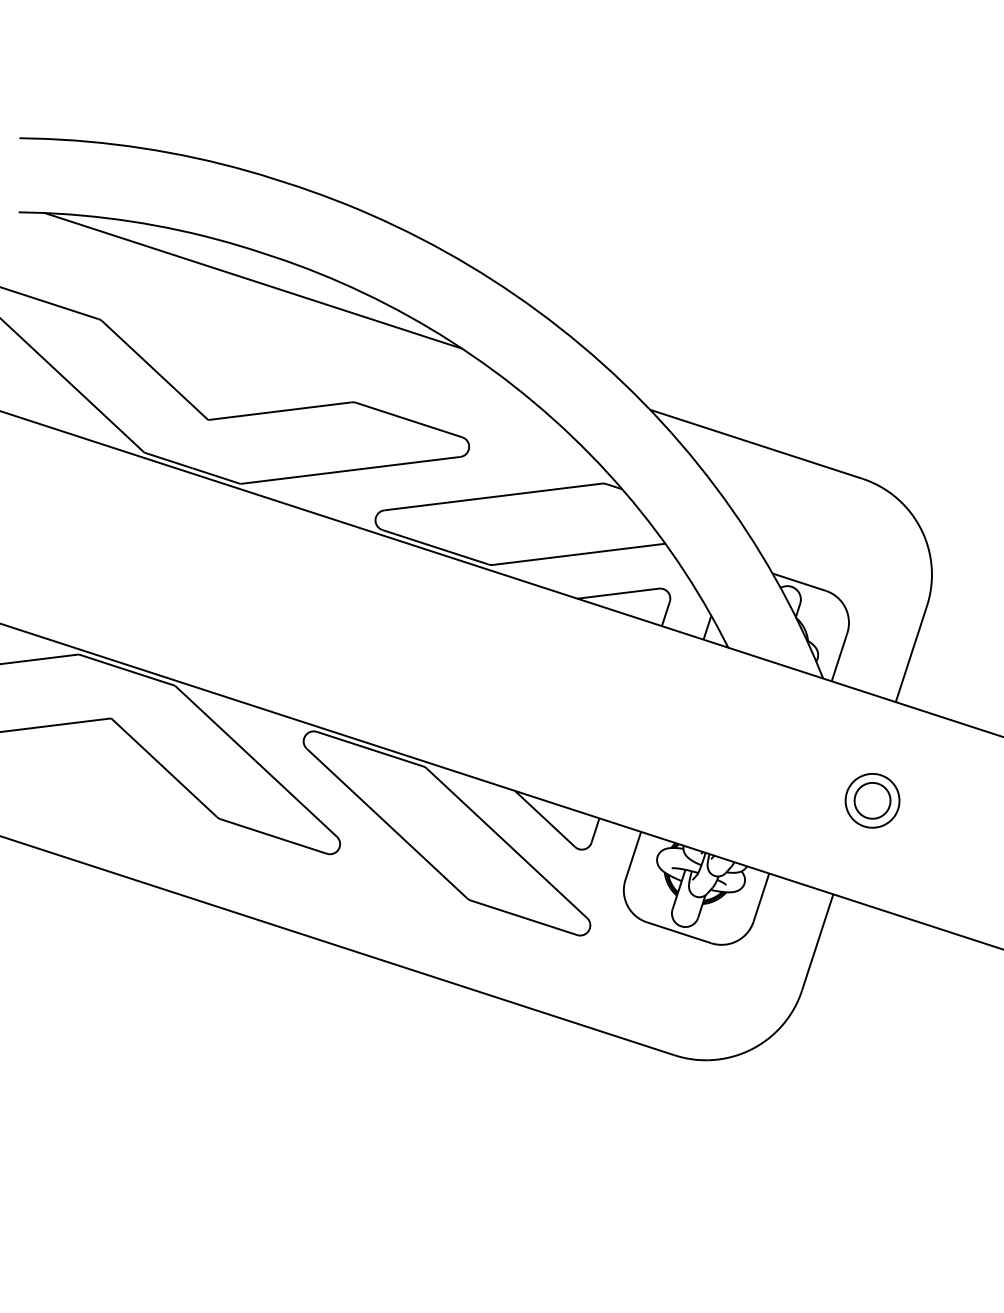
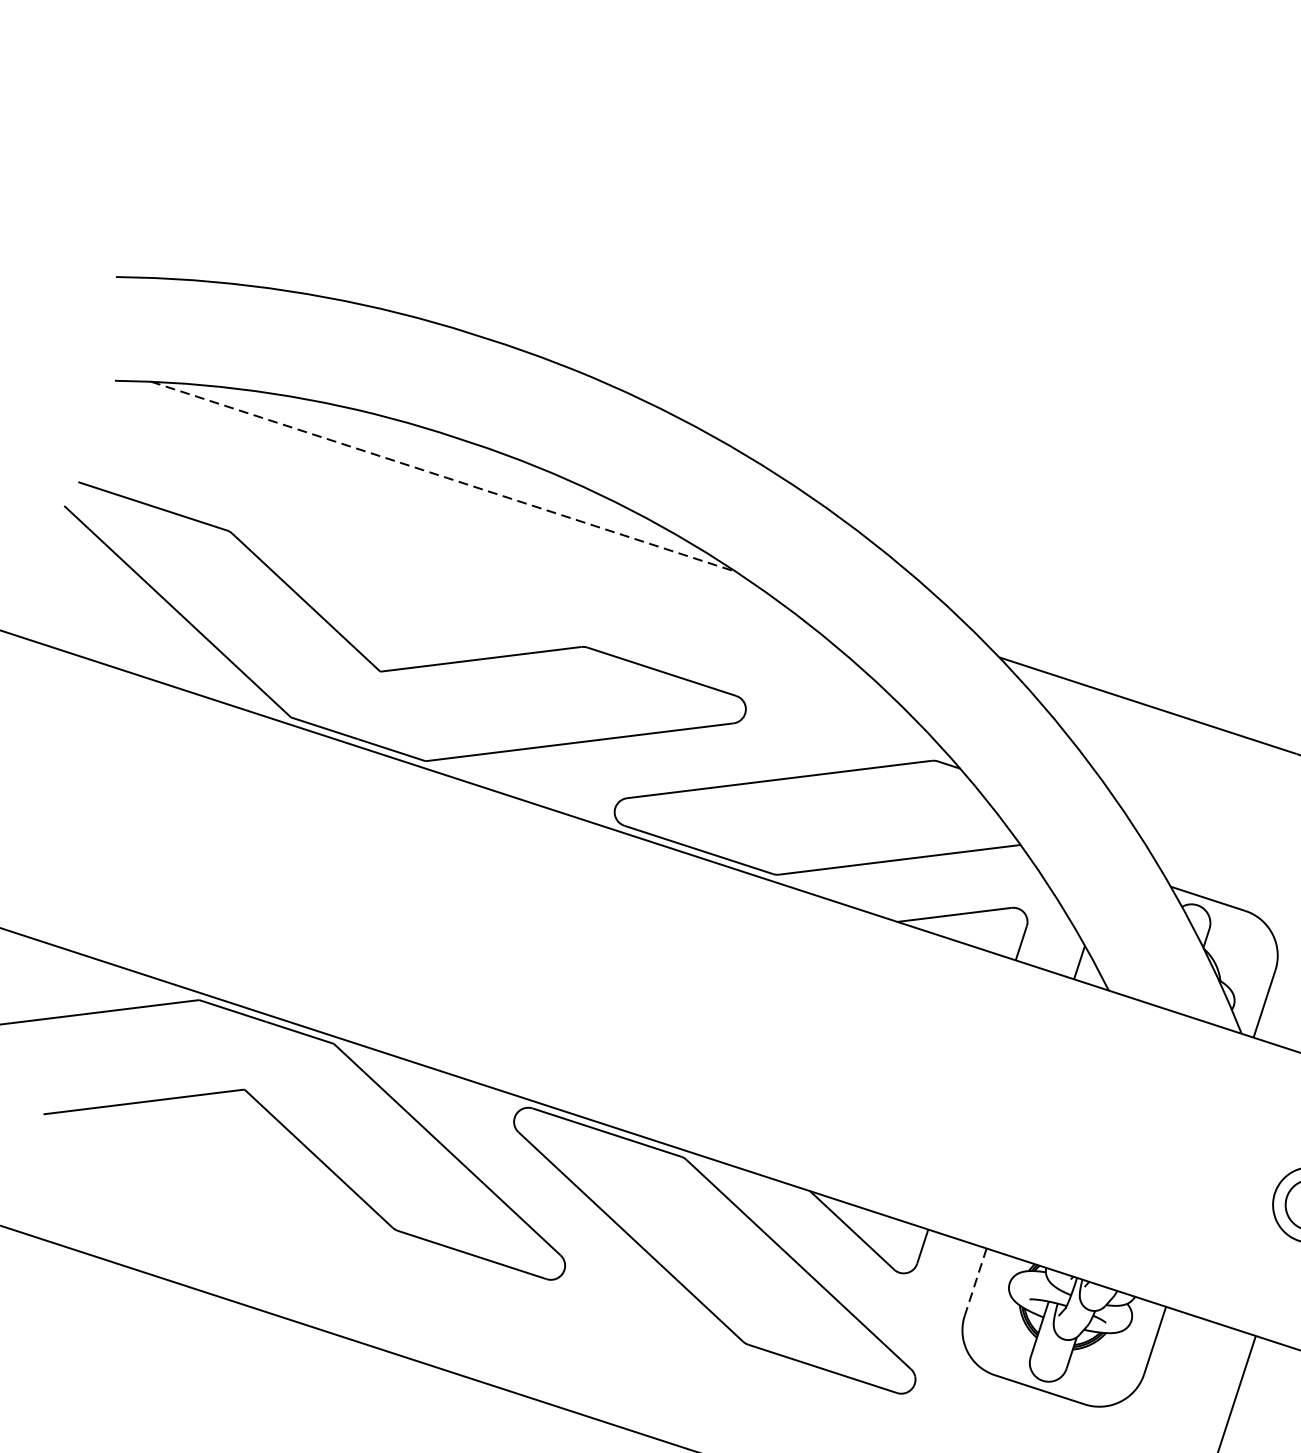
line: (253, 280) -> (443, 476), solid -> dashed
line: (633, 856) -> (975, 1282), solid -> dashed

